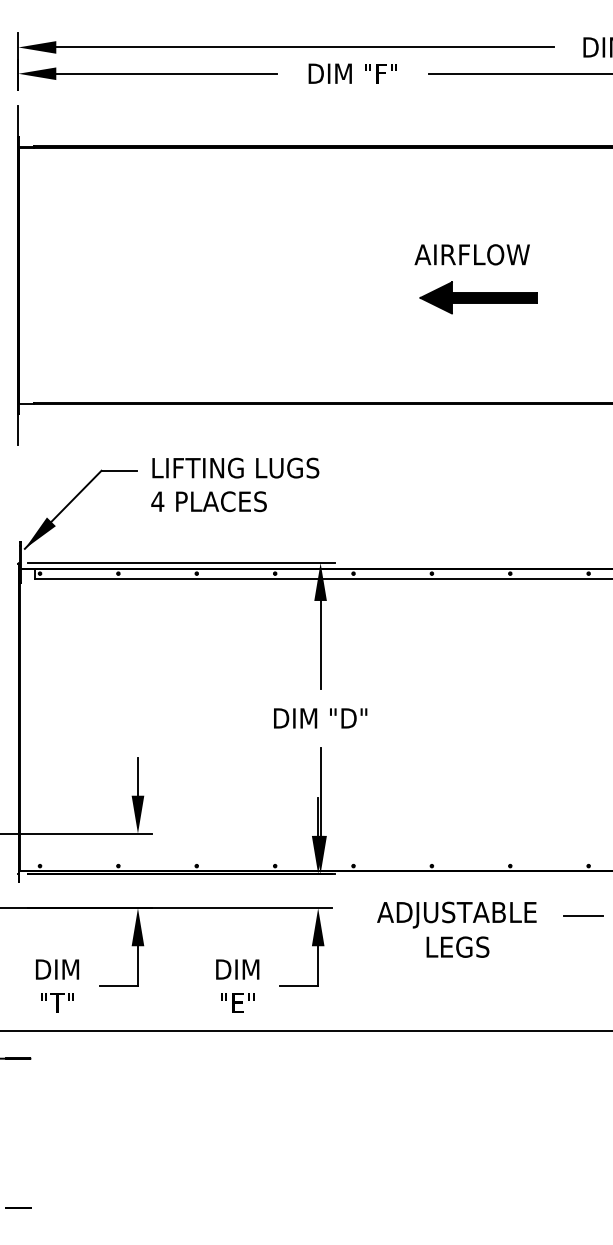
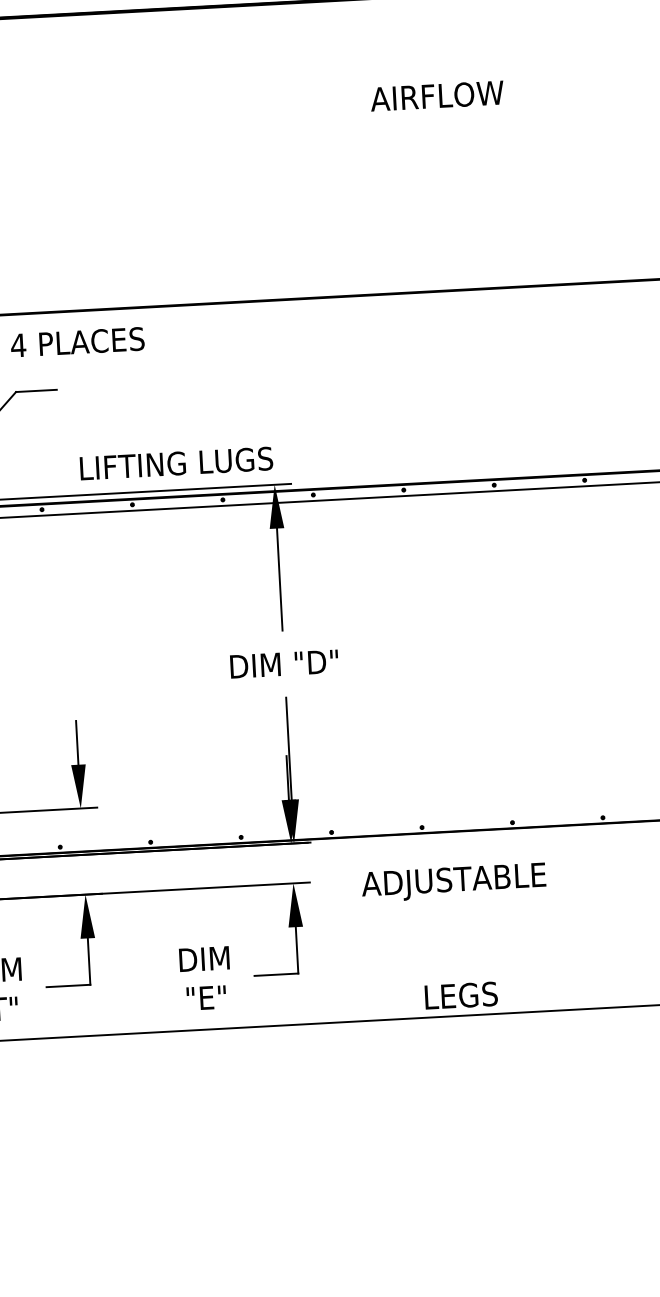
text: (471, 254) -> (436, 95), moved
part: (478, 297) -> (440, 168), removed
text: (235, 467) -> (176, 462), moved
text: (208, 501) -> (76, 342), moved
line: (583, 915) -> (600, 875), removed
text: (457, 946) -> (460, 994), moved

